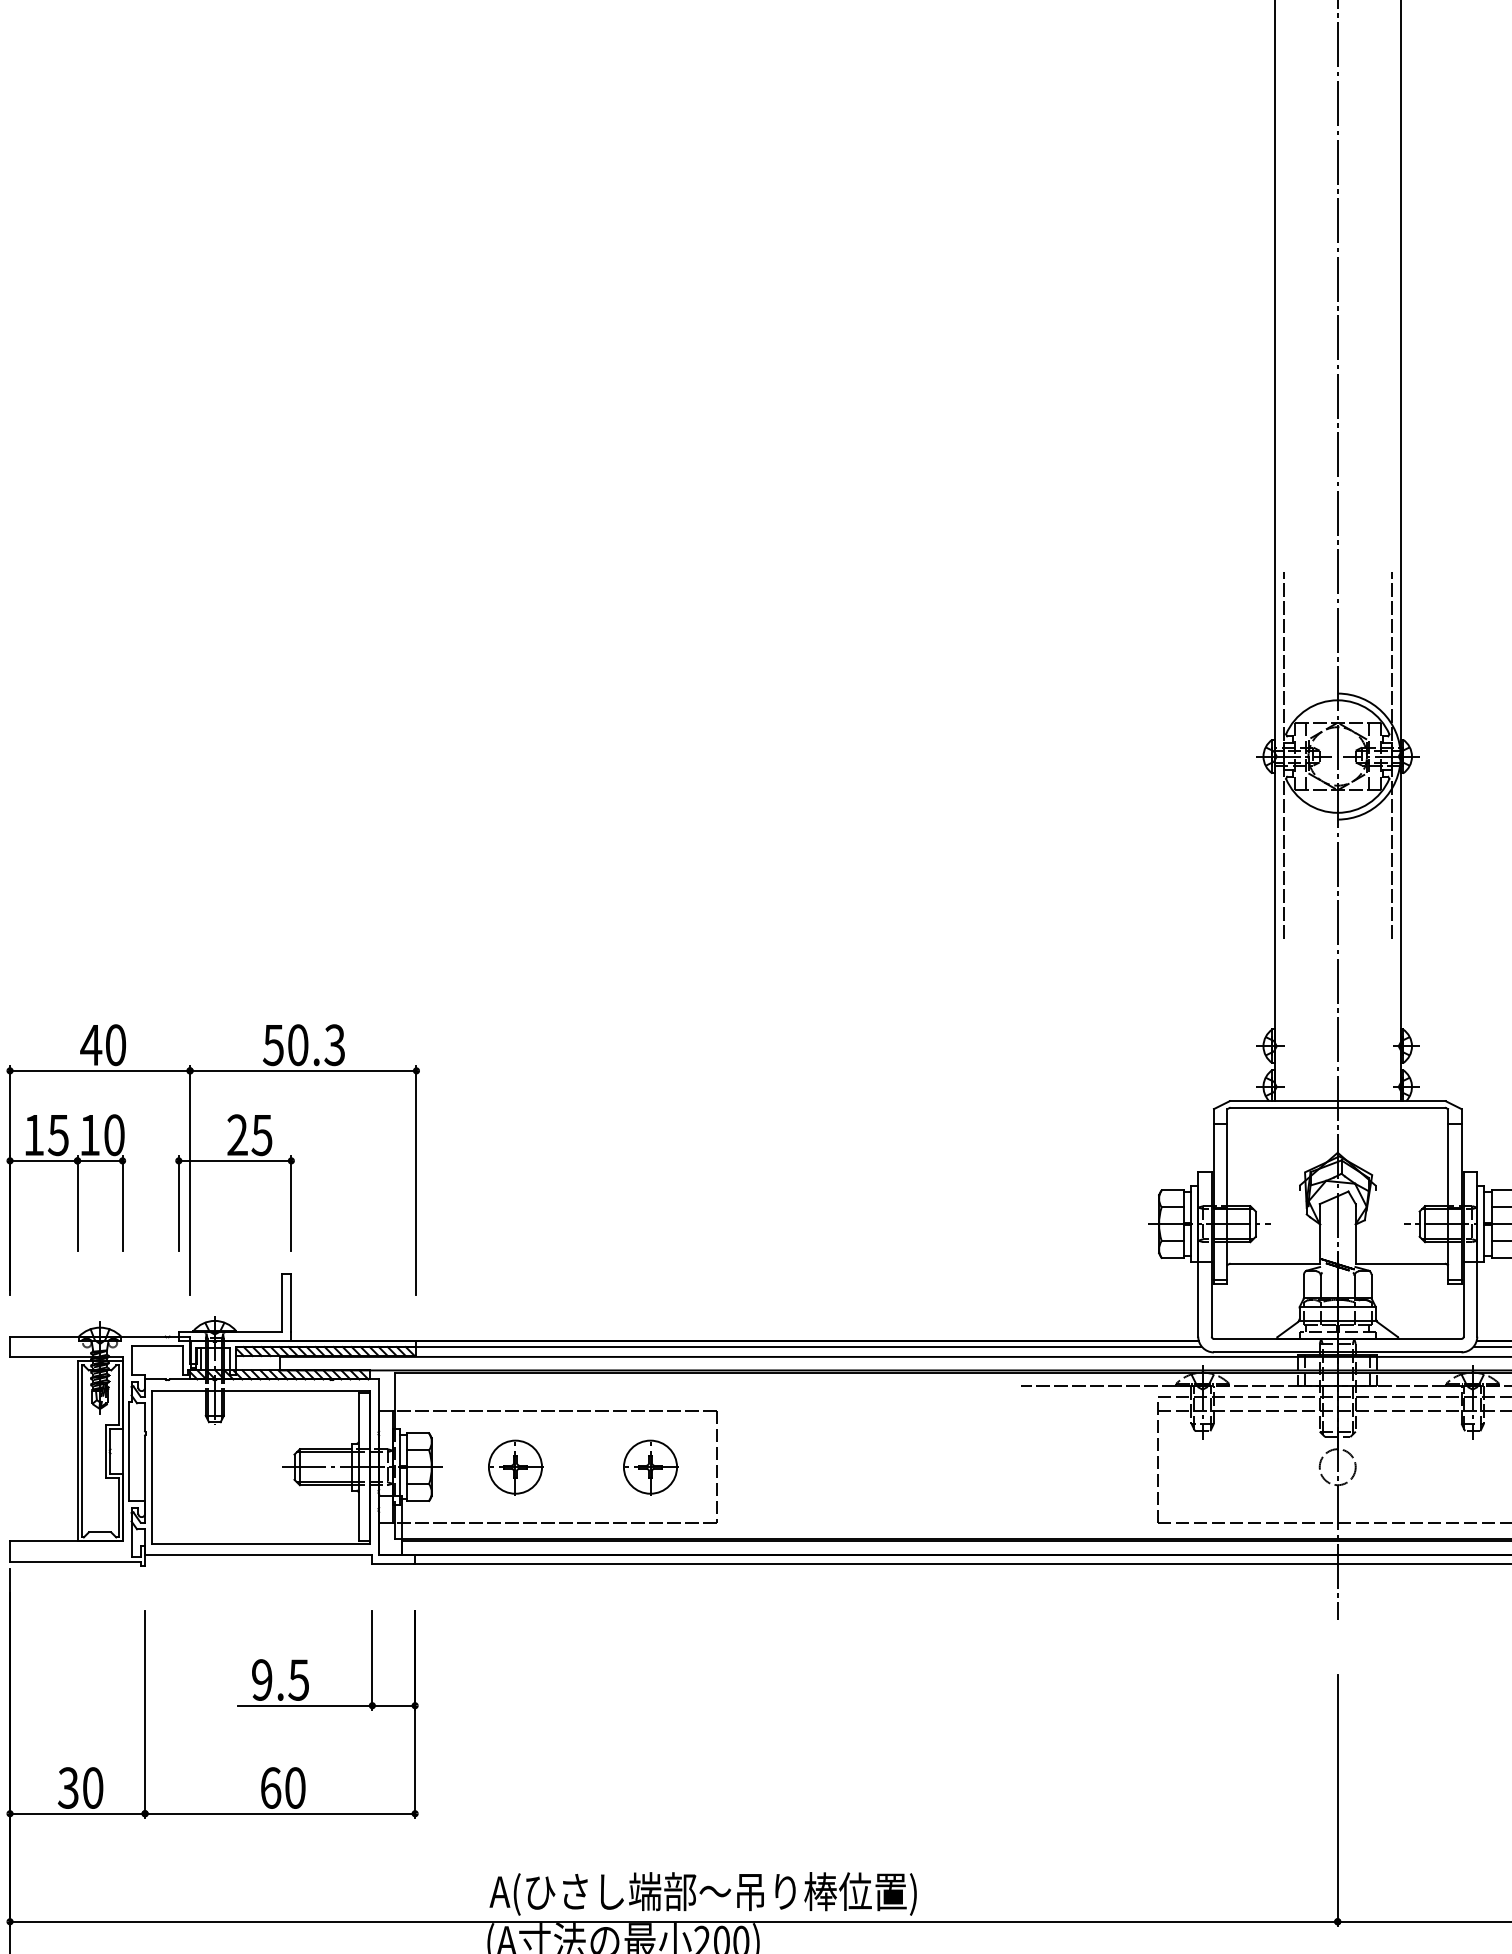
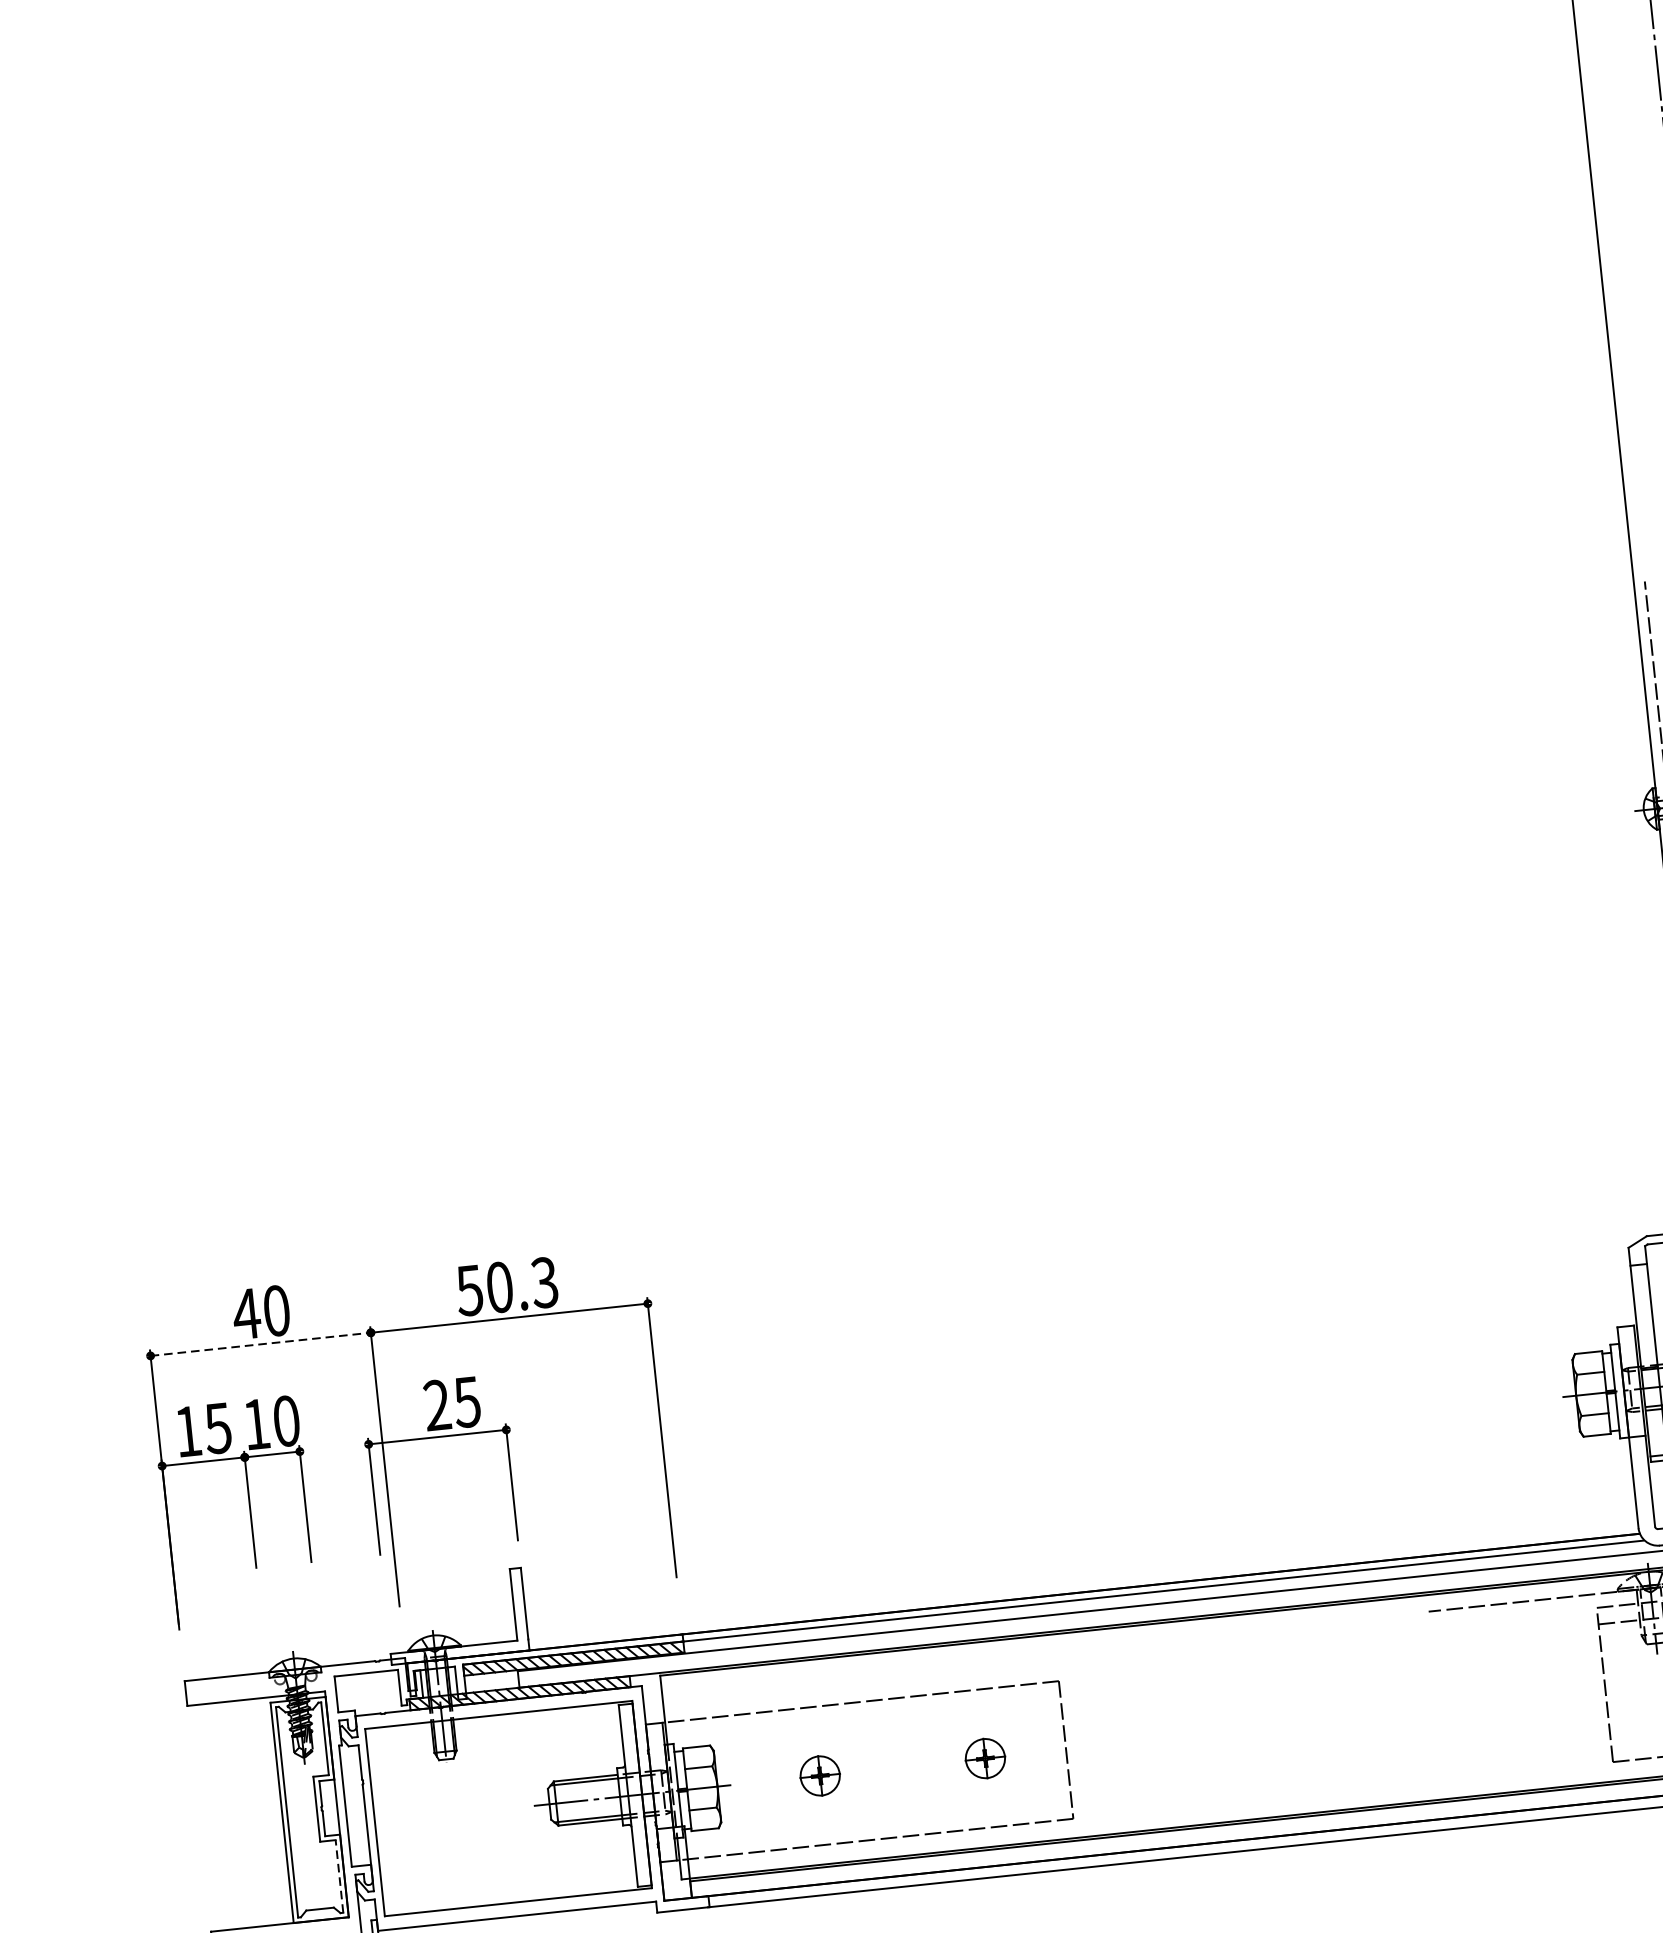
line: (100, 1070) -> (261, 1343), solid -> dashed
part: (515, 1467) -> (820, 1776), size x0.6
part: (650, 1467) -> (985, 1758), size x0.6
line: (118, 1507) -> (339, 1876), solid -> dashed

